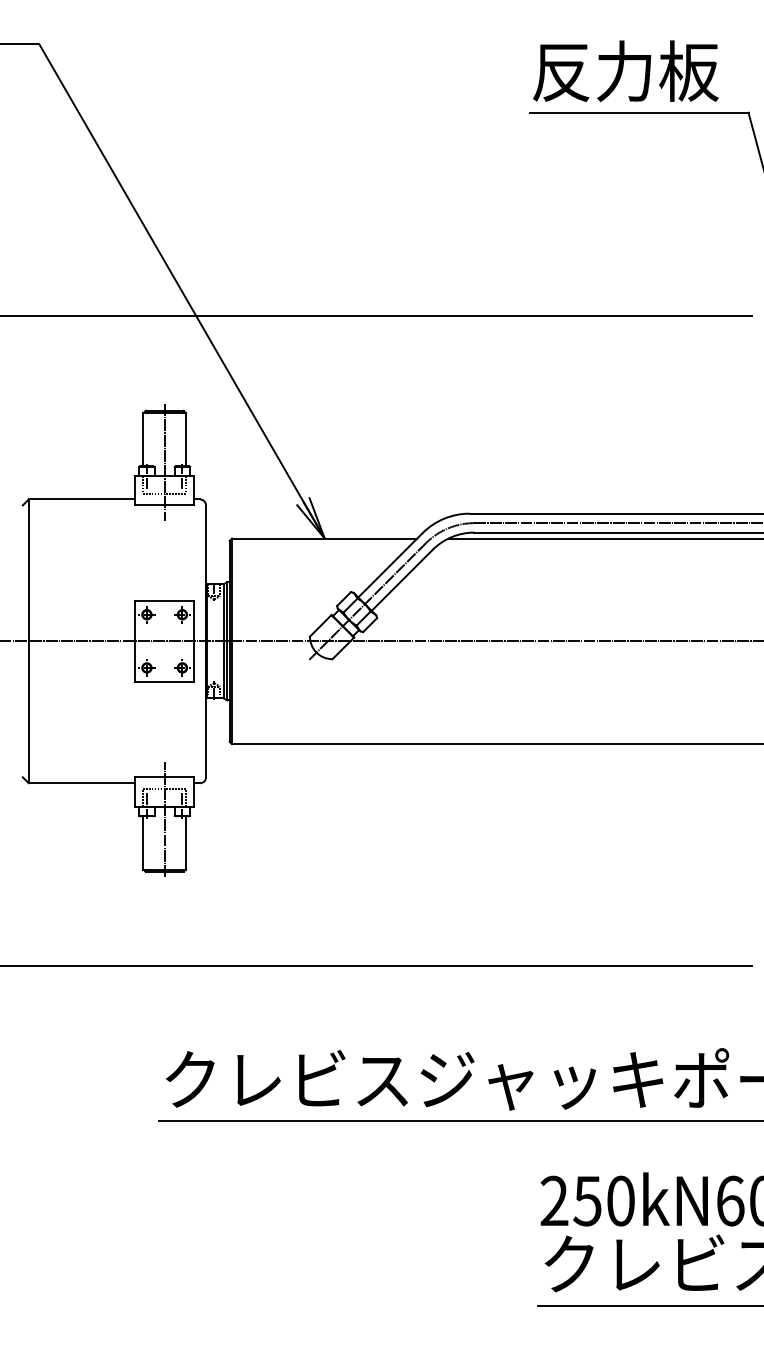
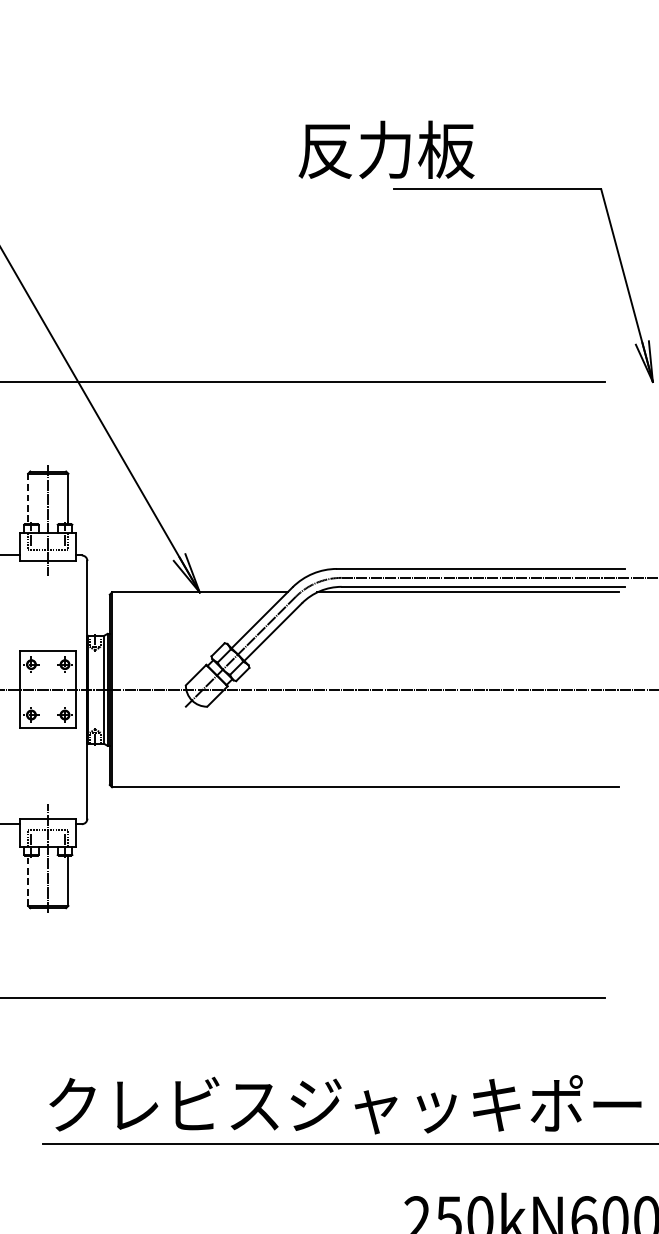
text: (625, 70) -> (386, 149), moved
line: (143, 439) -> (28, 498), solid -> dashed
line: (143, 842) -> (28, 880), solid -> dashed

